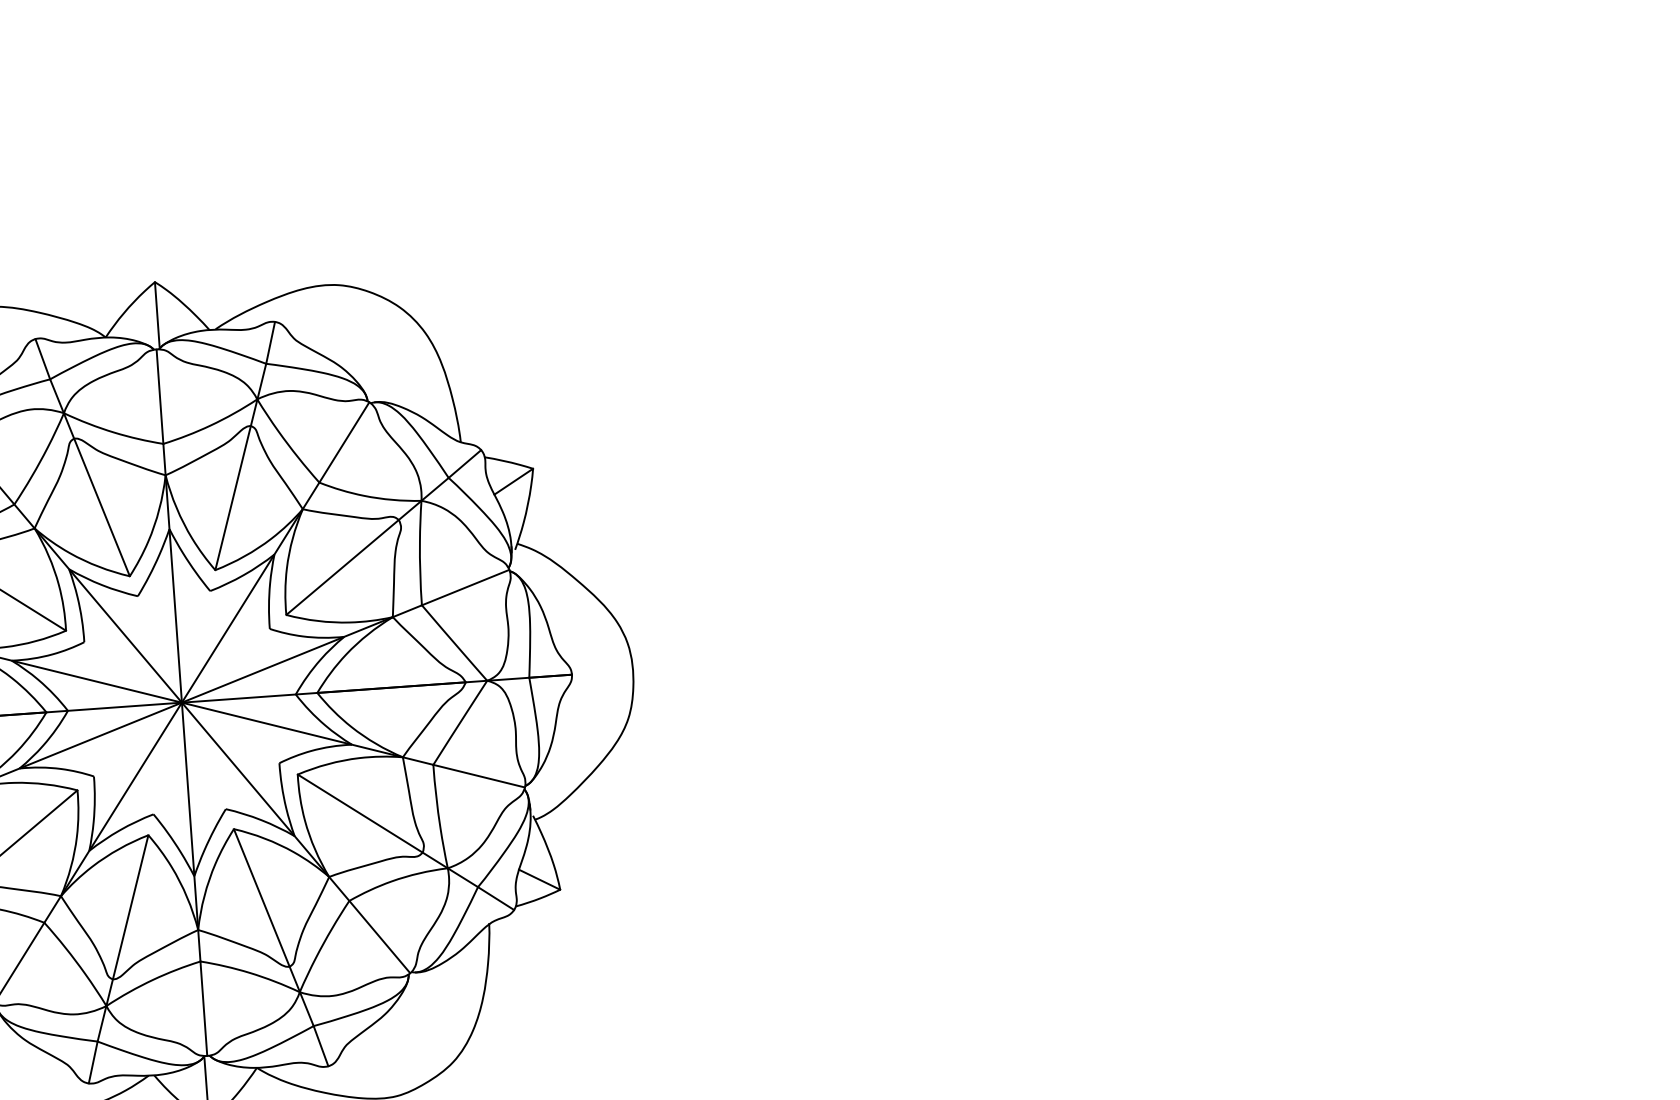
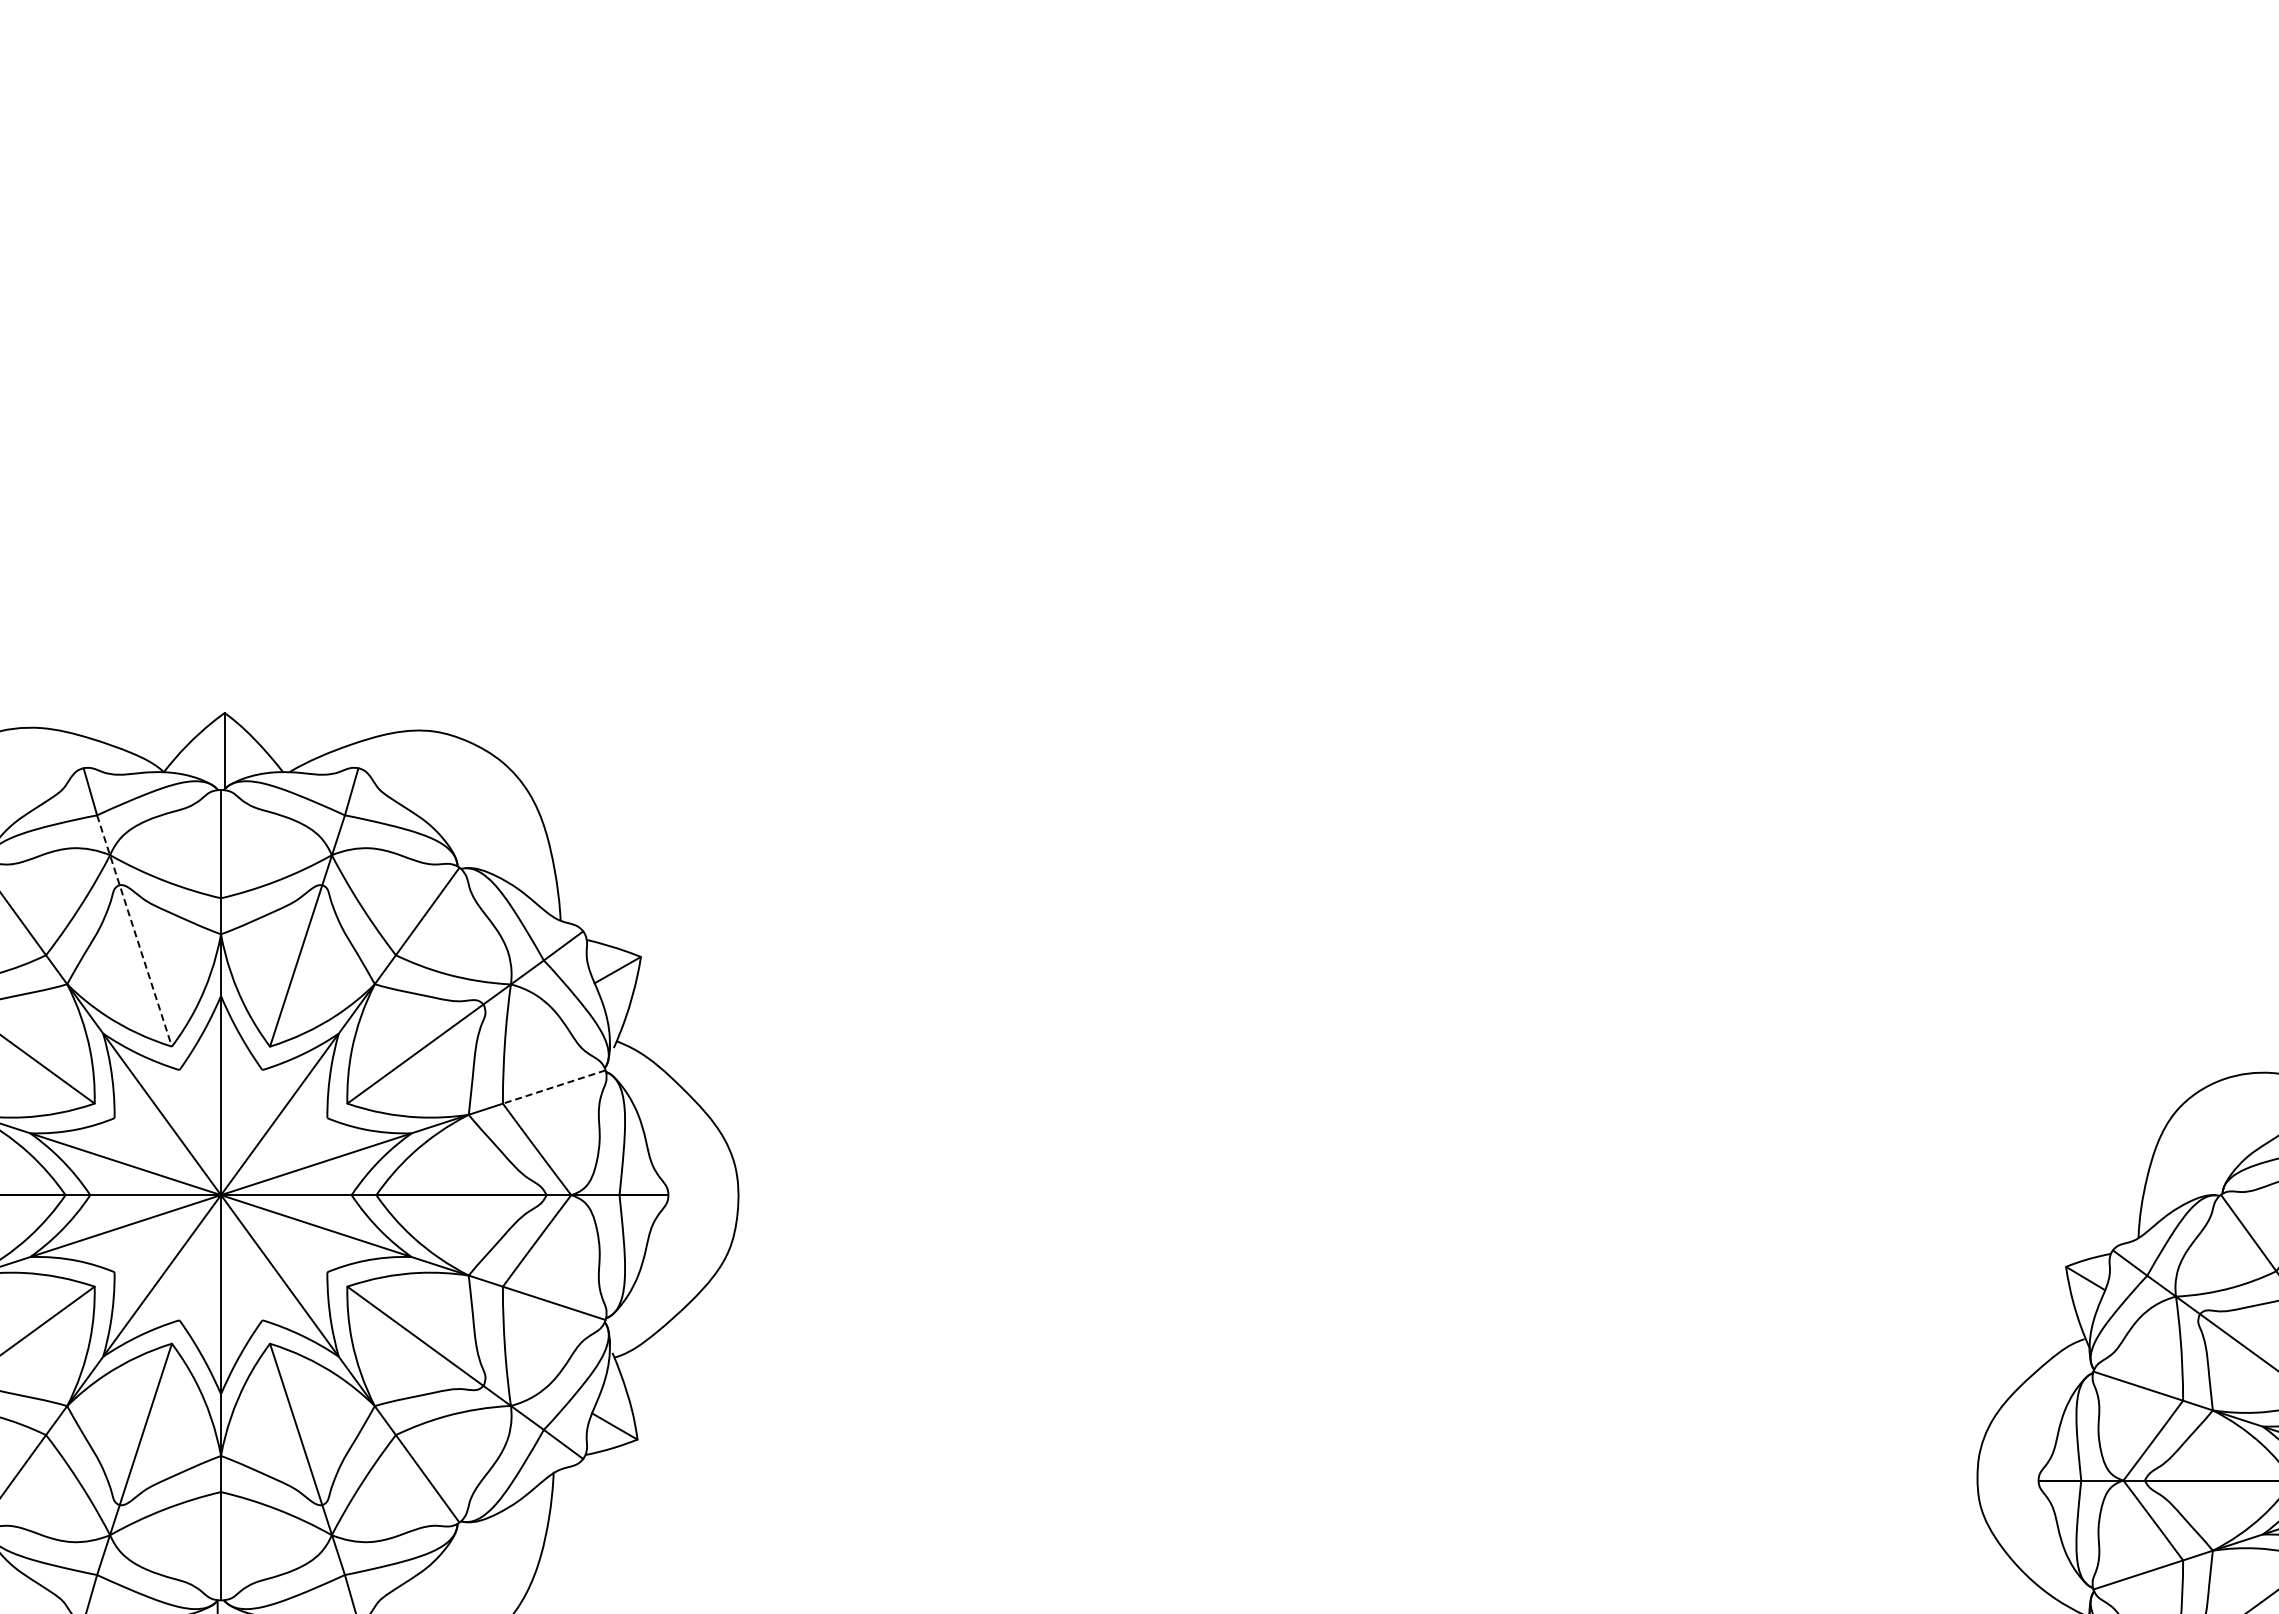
line: (89, 477) -> (134, 930), solid -> dashed
line: (465, 587) -> (554, 1087), solid -> dashed

